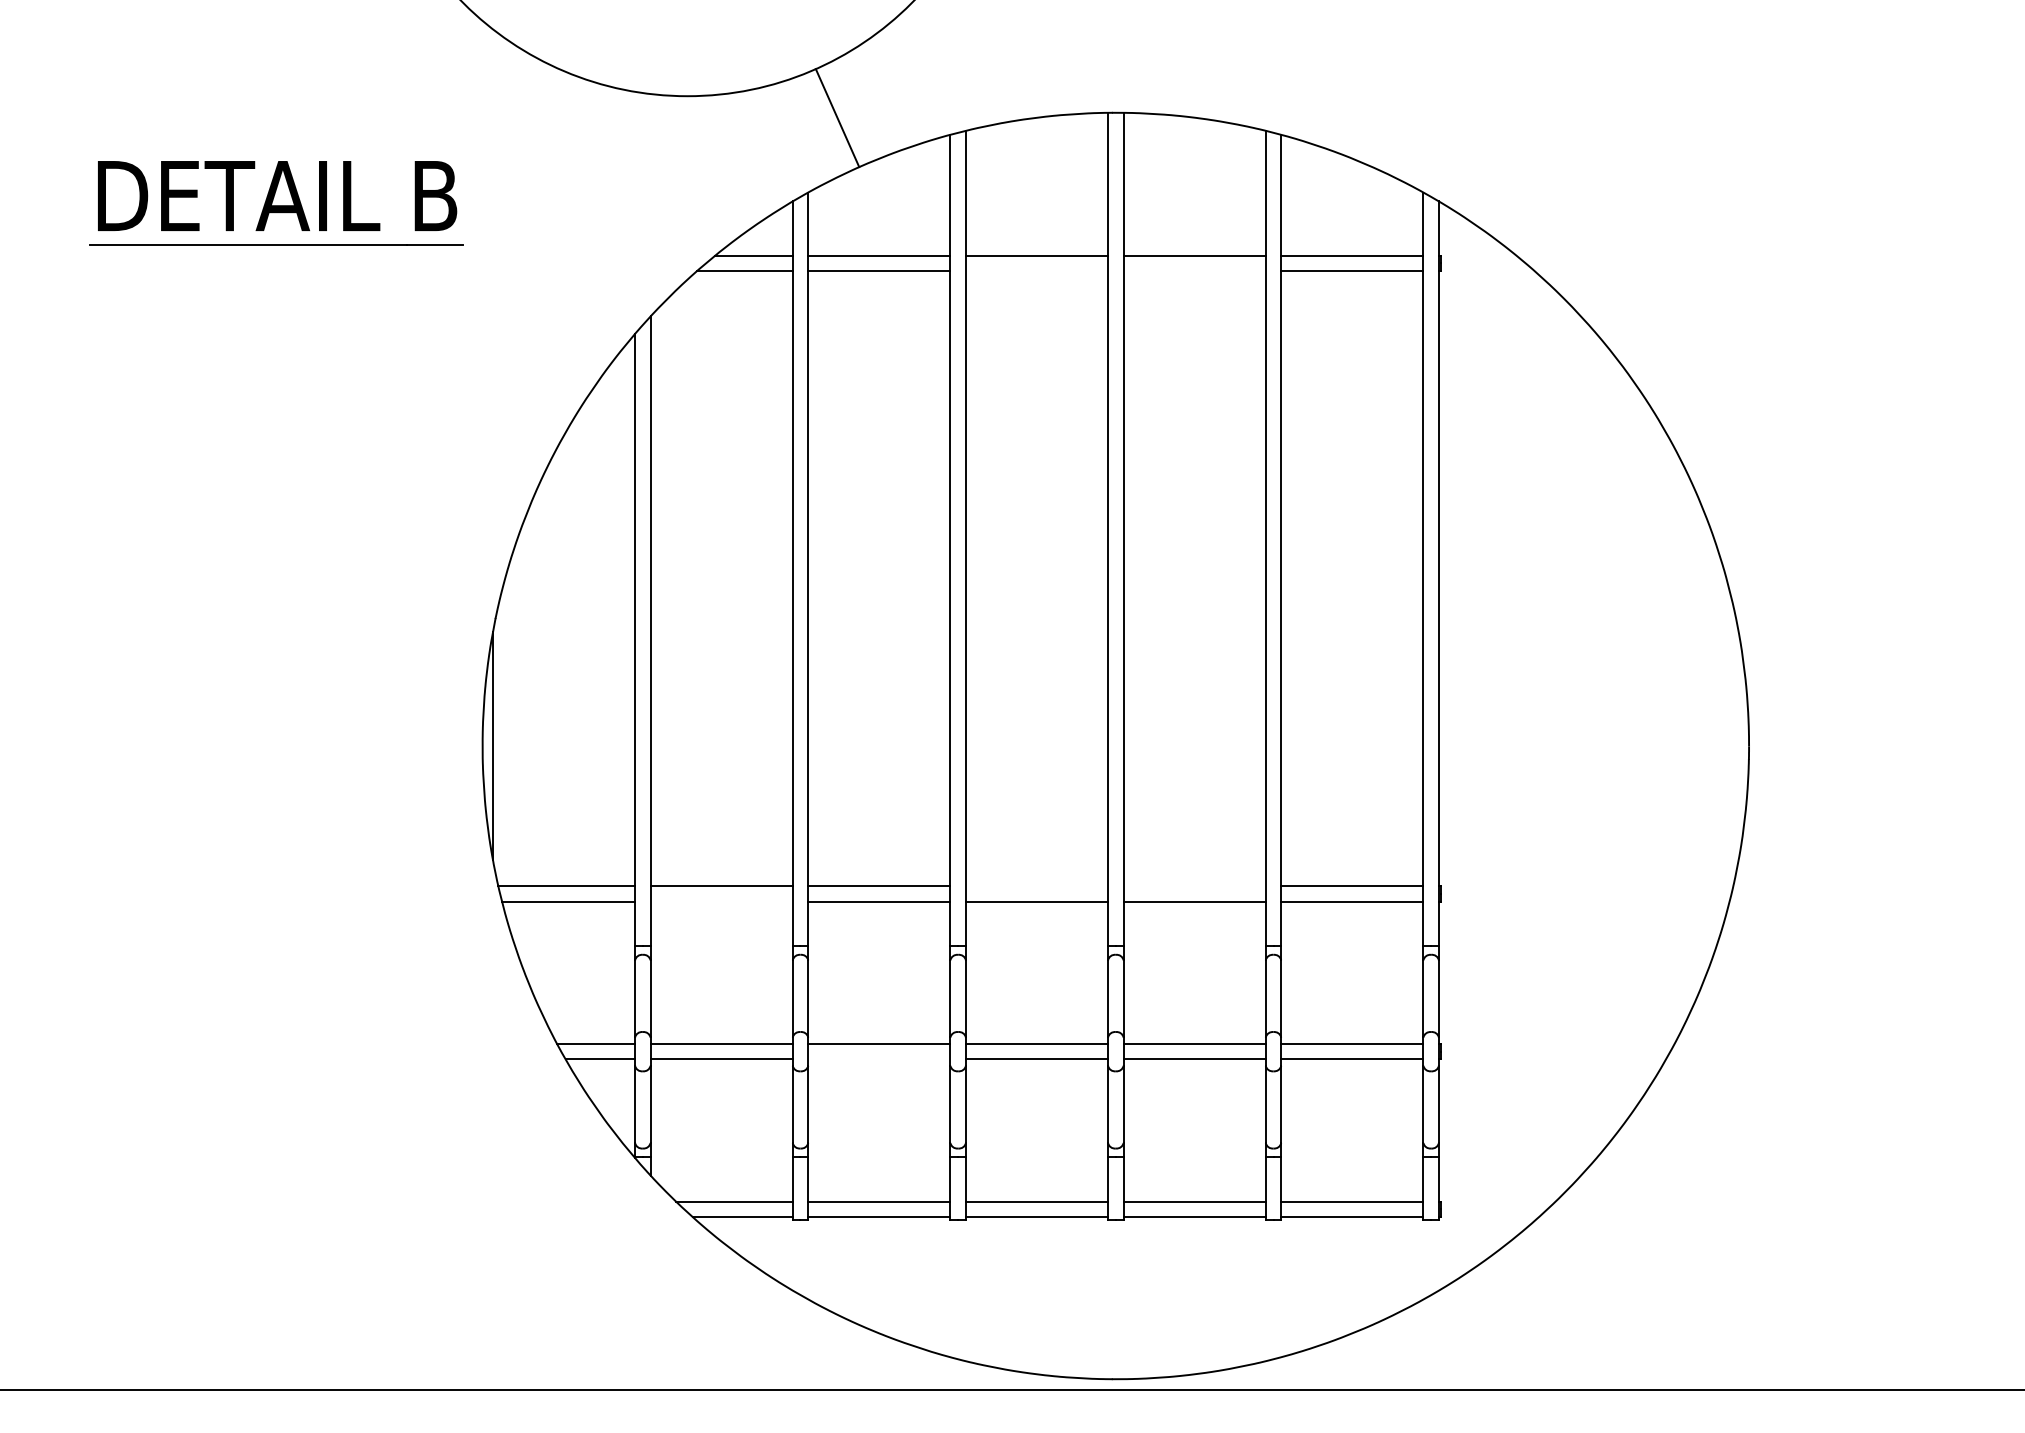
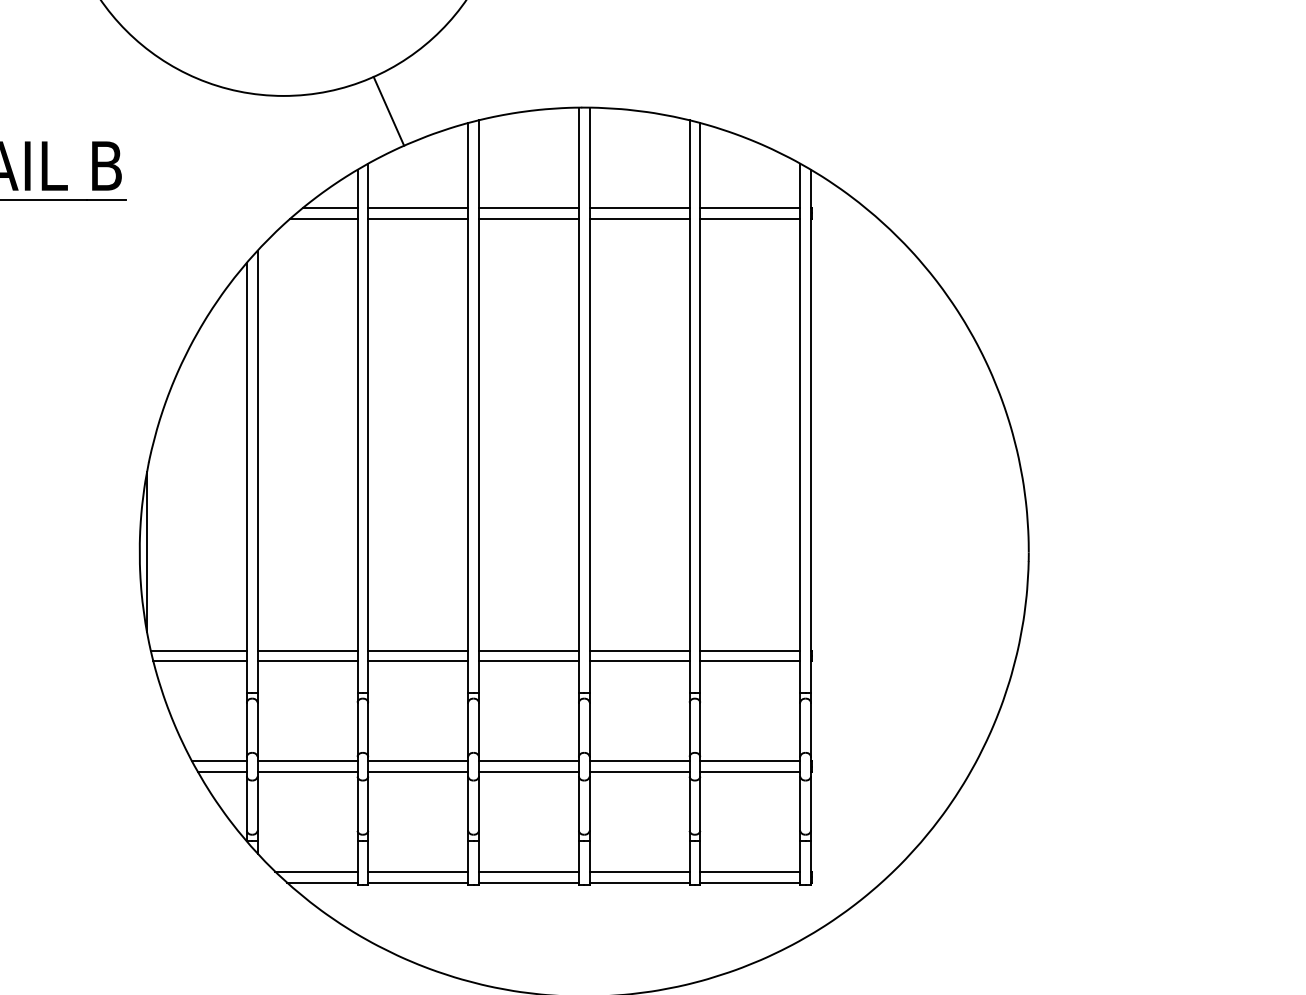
line: (1036, 271) -> (528, 219), added
line: (1194, 271) -> (639, 219), added
line: (1036, 886) -> (528, 650), added
line: (1194, 886) -> (639, 650), added
line: (721, 901) -> (307, 661), added
line: (879, 1059) -> (418, 772), added

